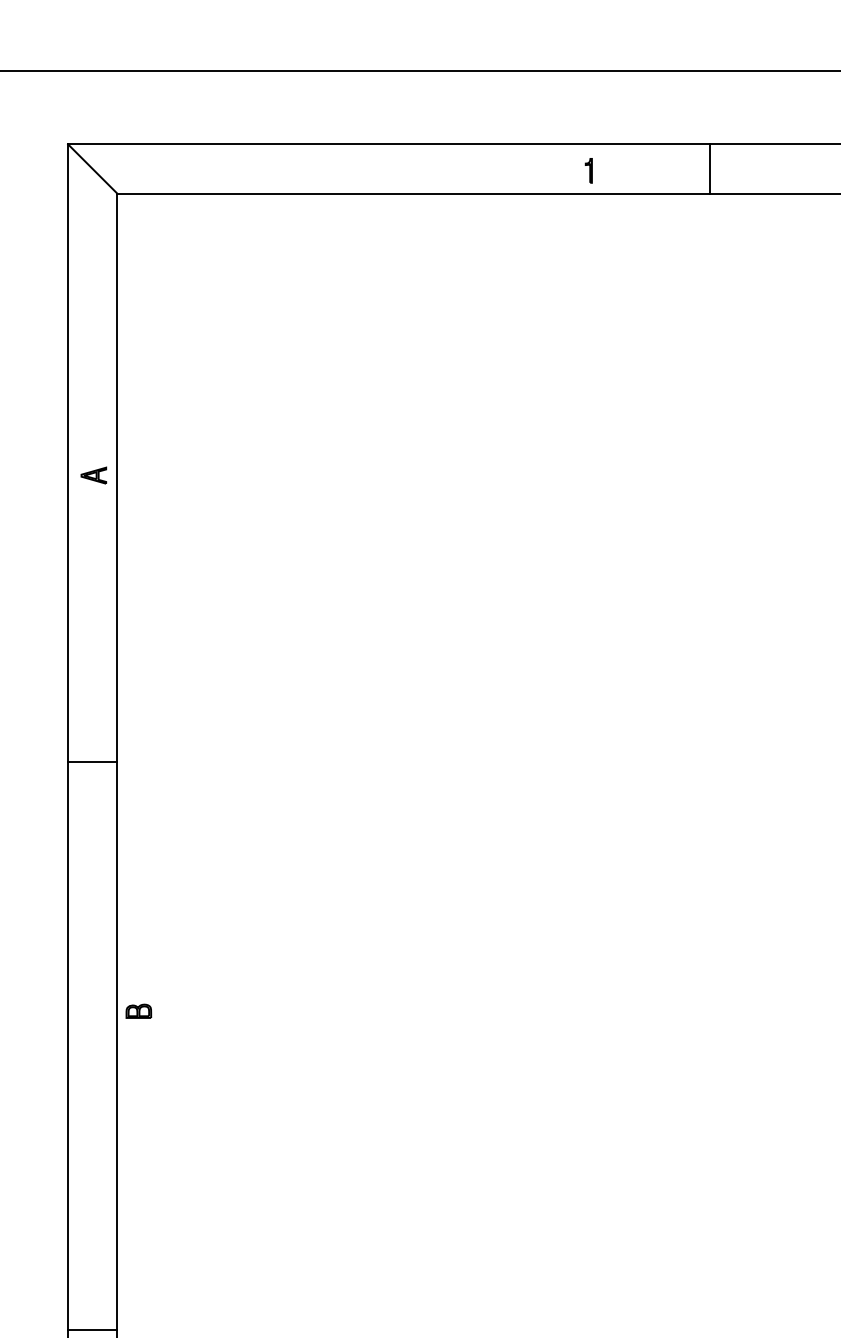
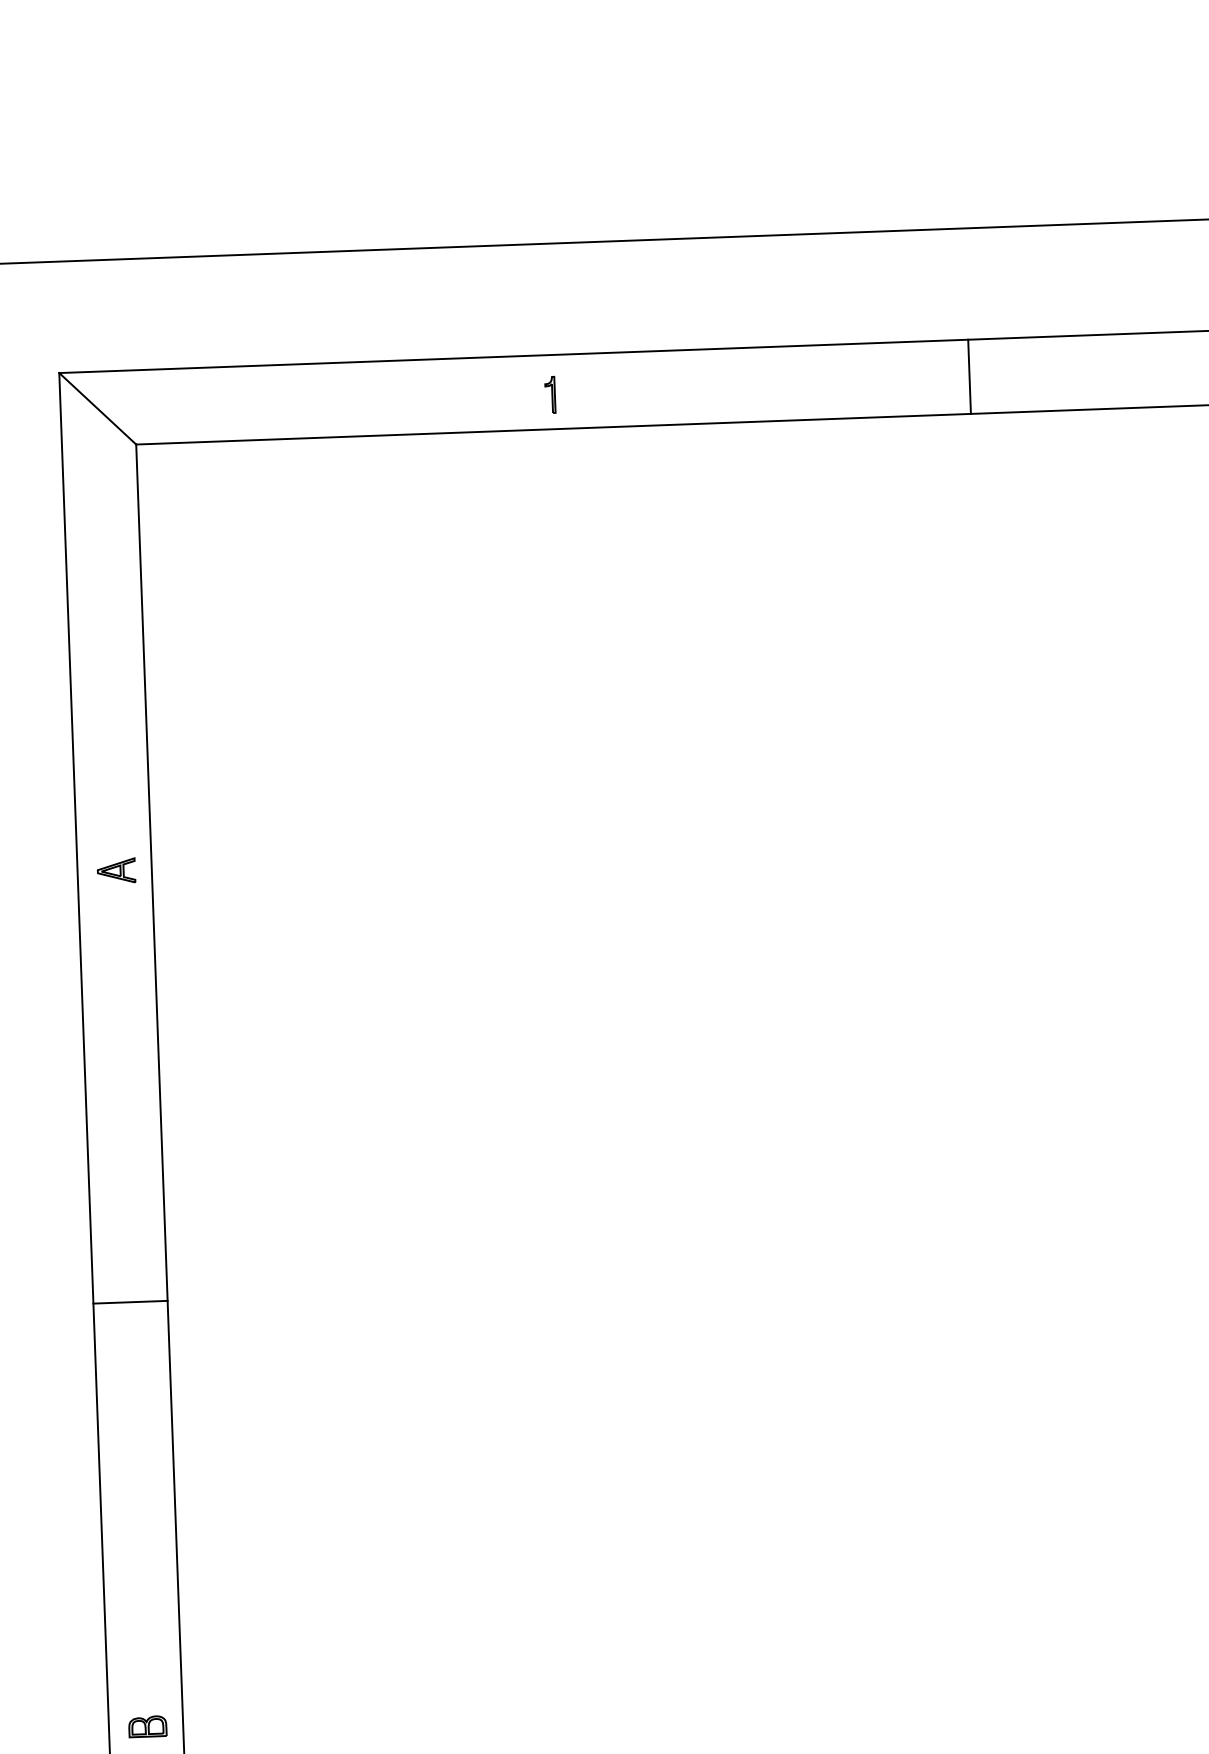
line: (710, 168) -> (970, 376), moved
part: (588, 170) -> (549, 394), moved
part: (138, 1010) -> (147, 1725), moved

